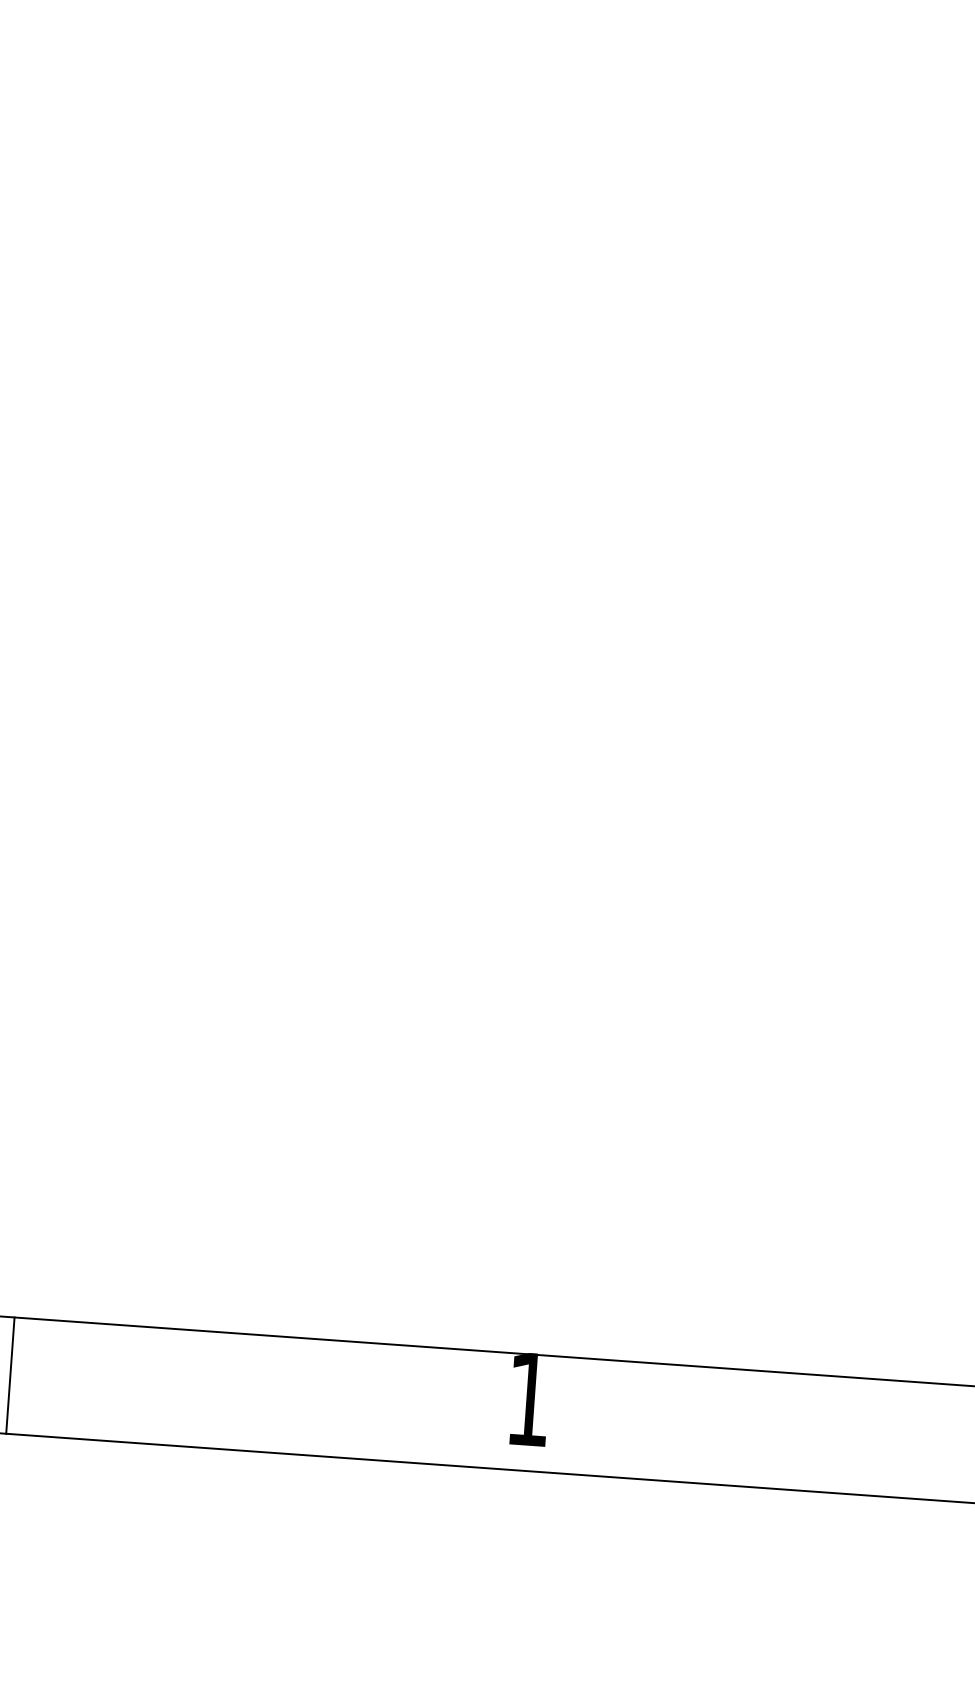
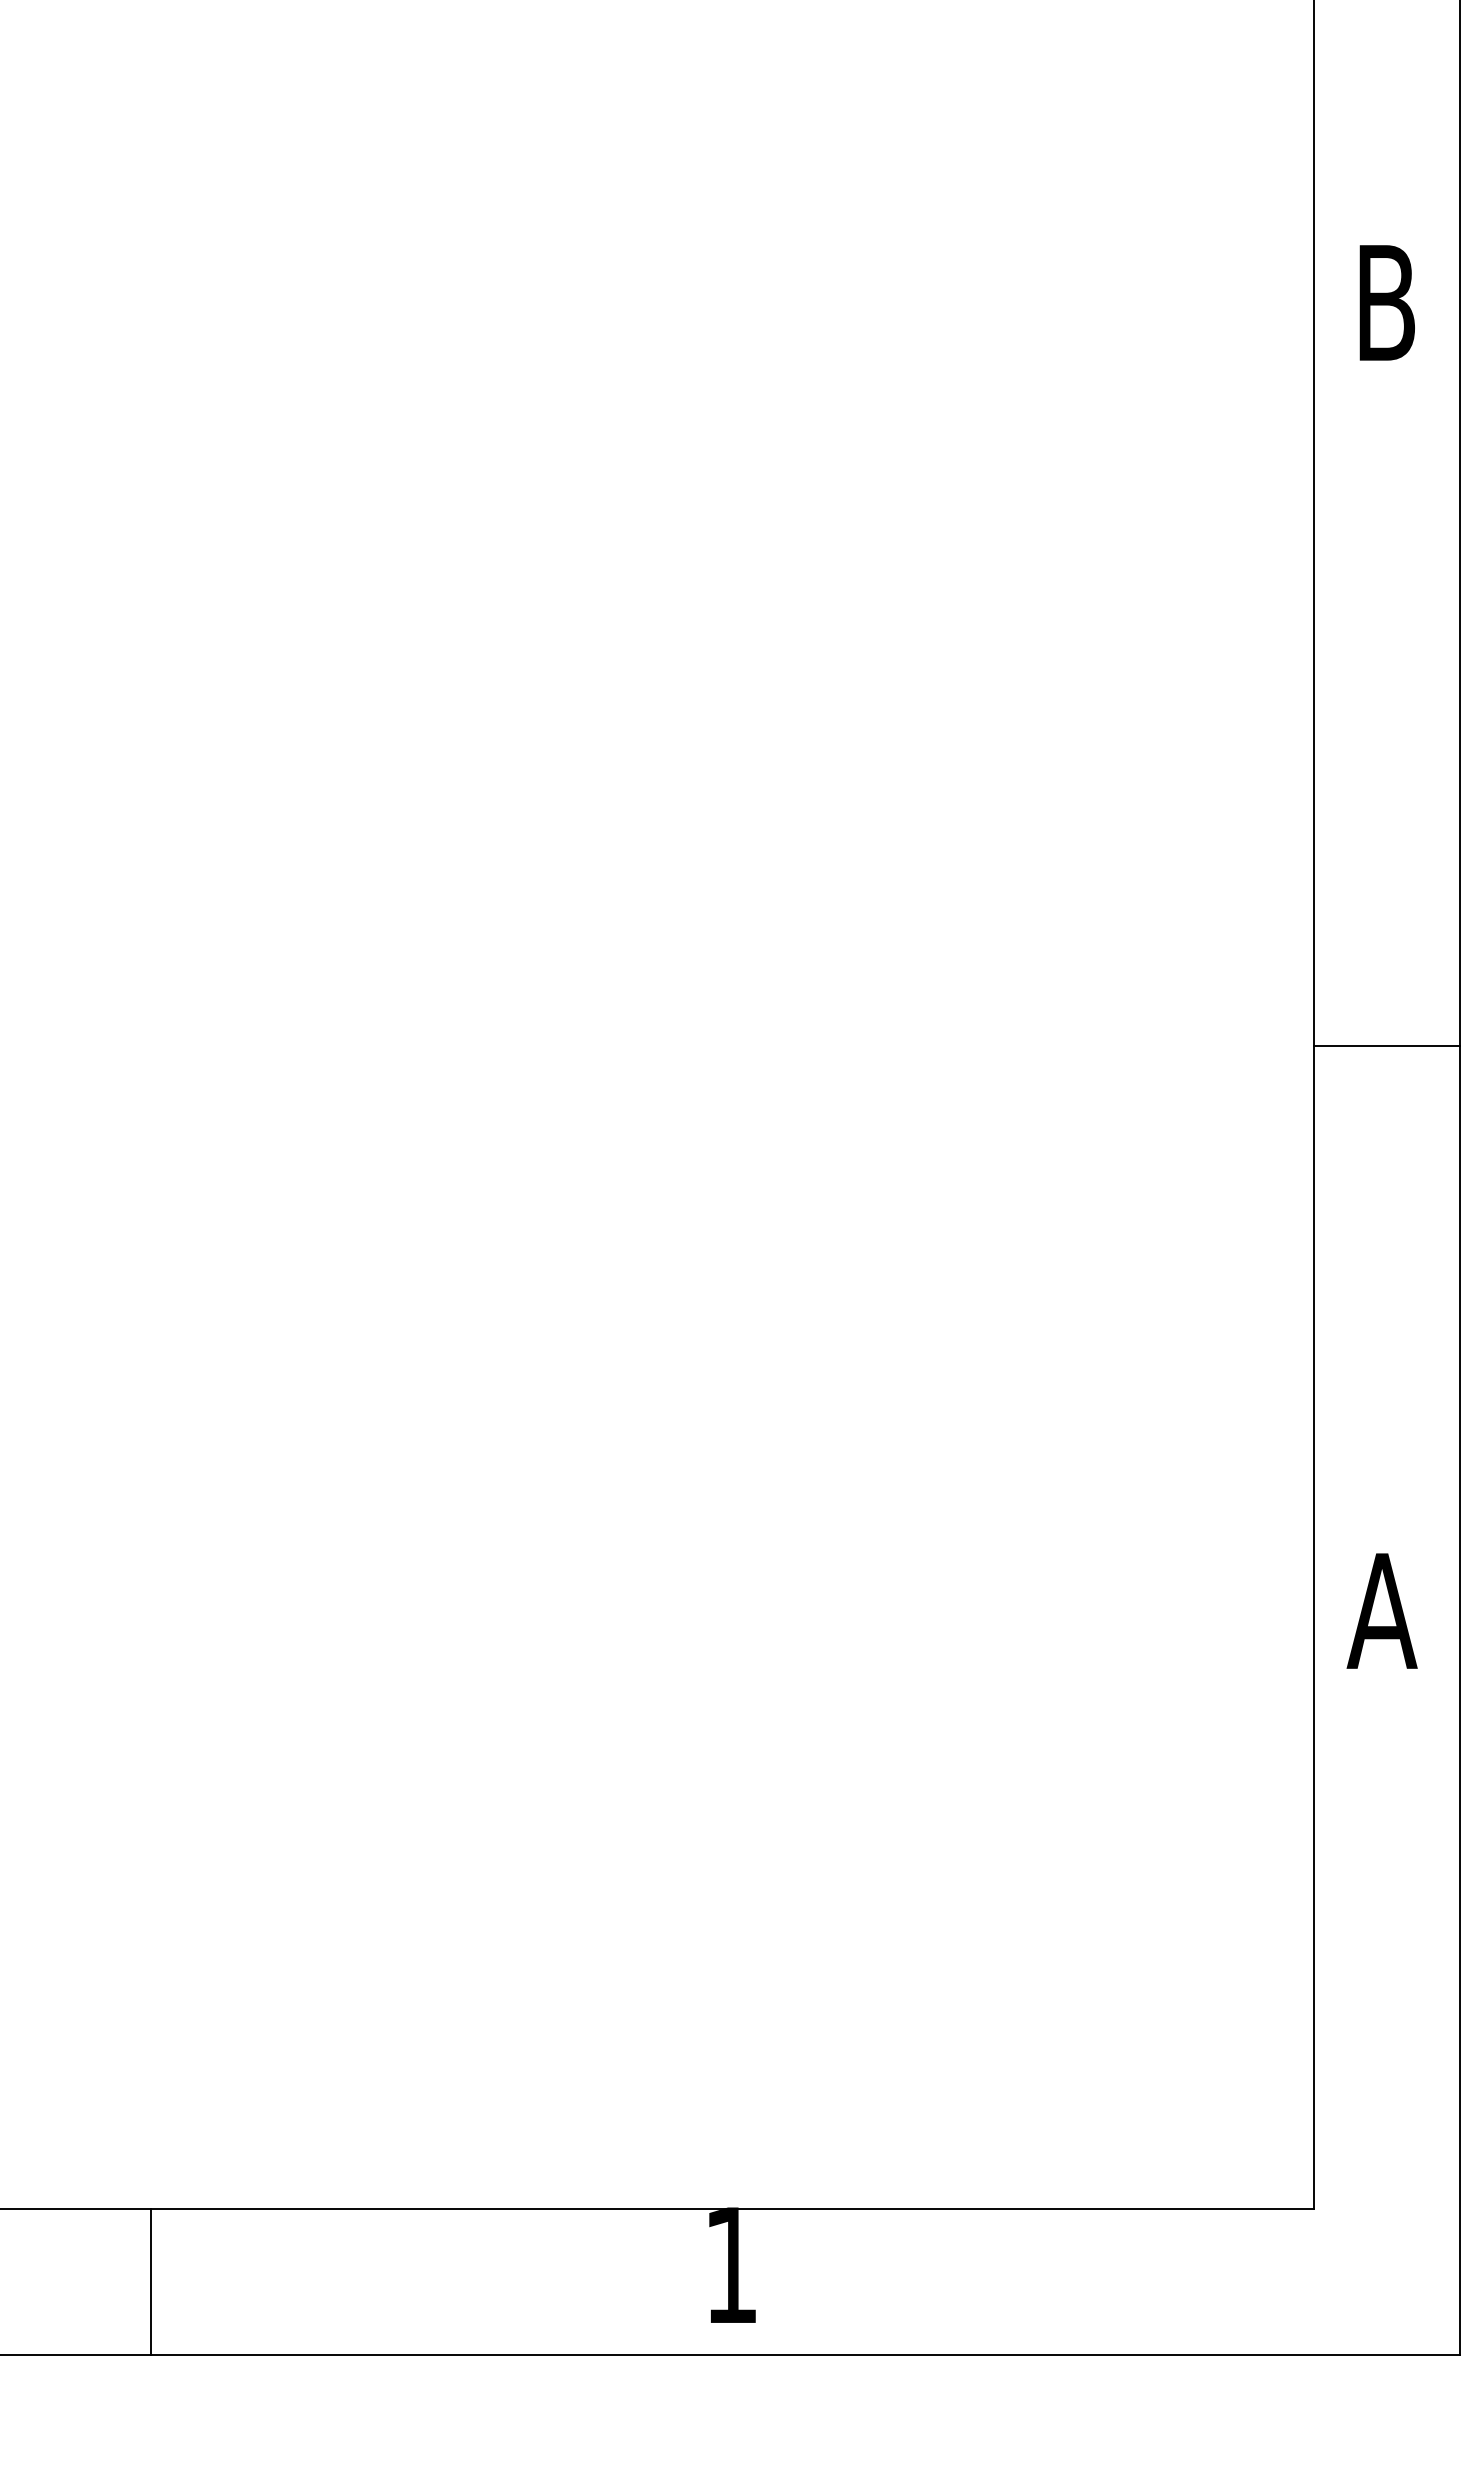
line: (10, 1375) -> (151, 2281), moved

